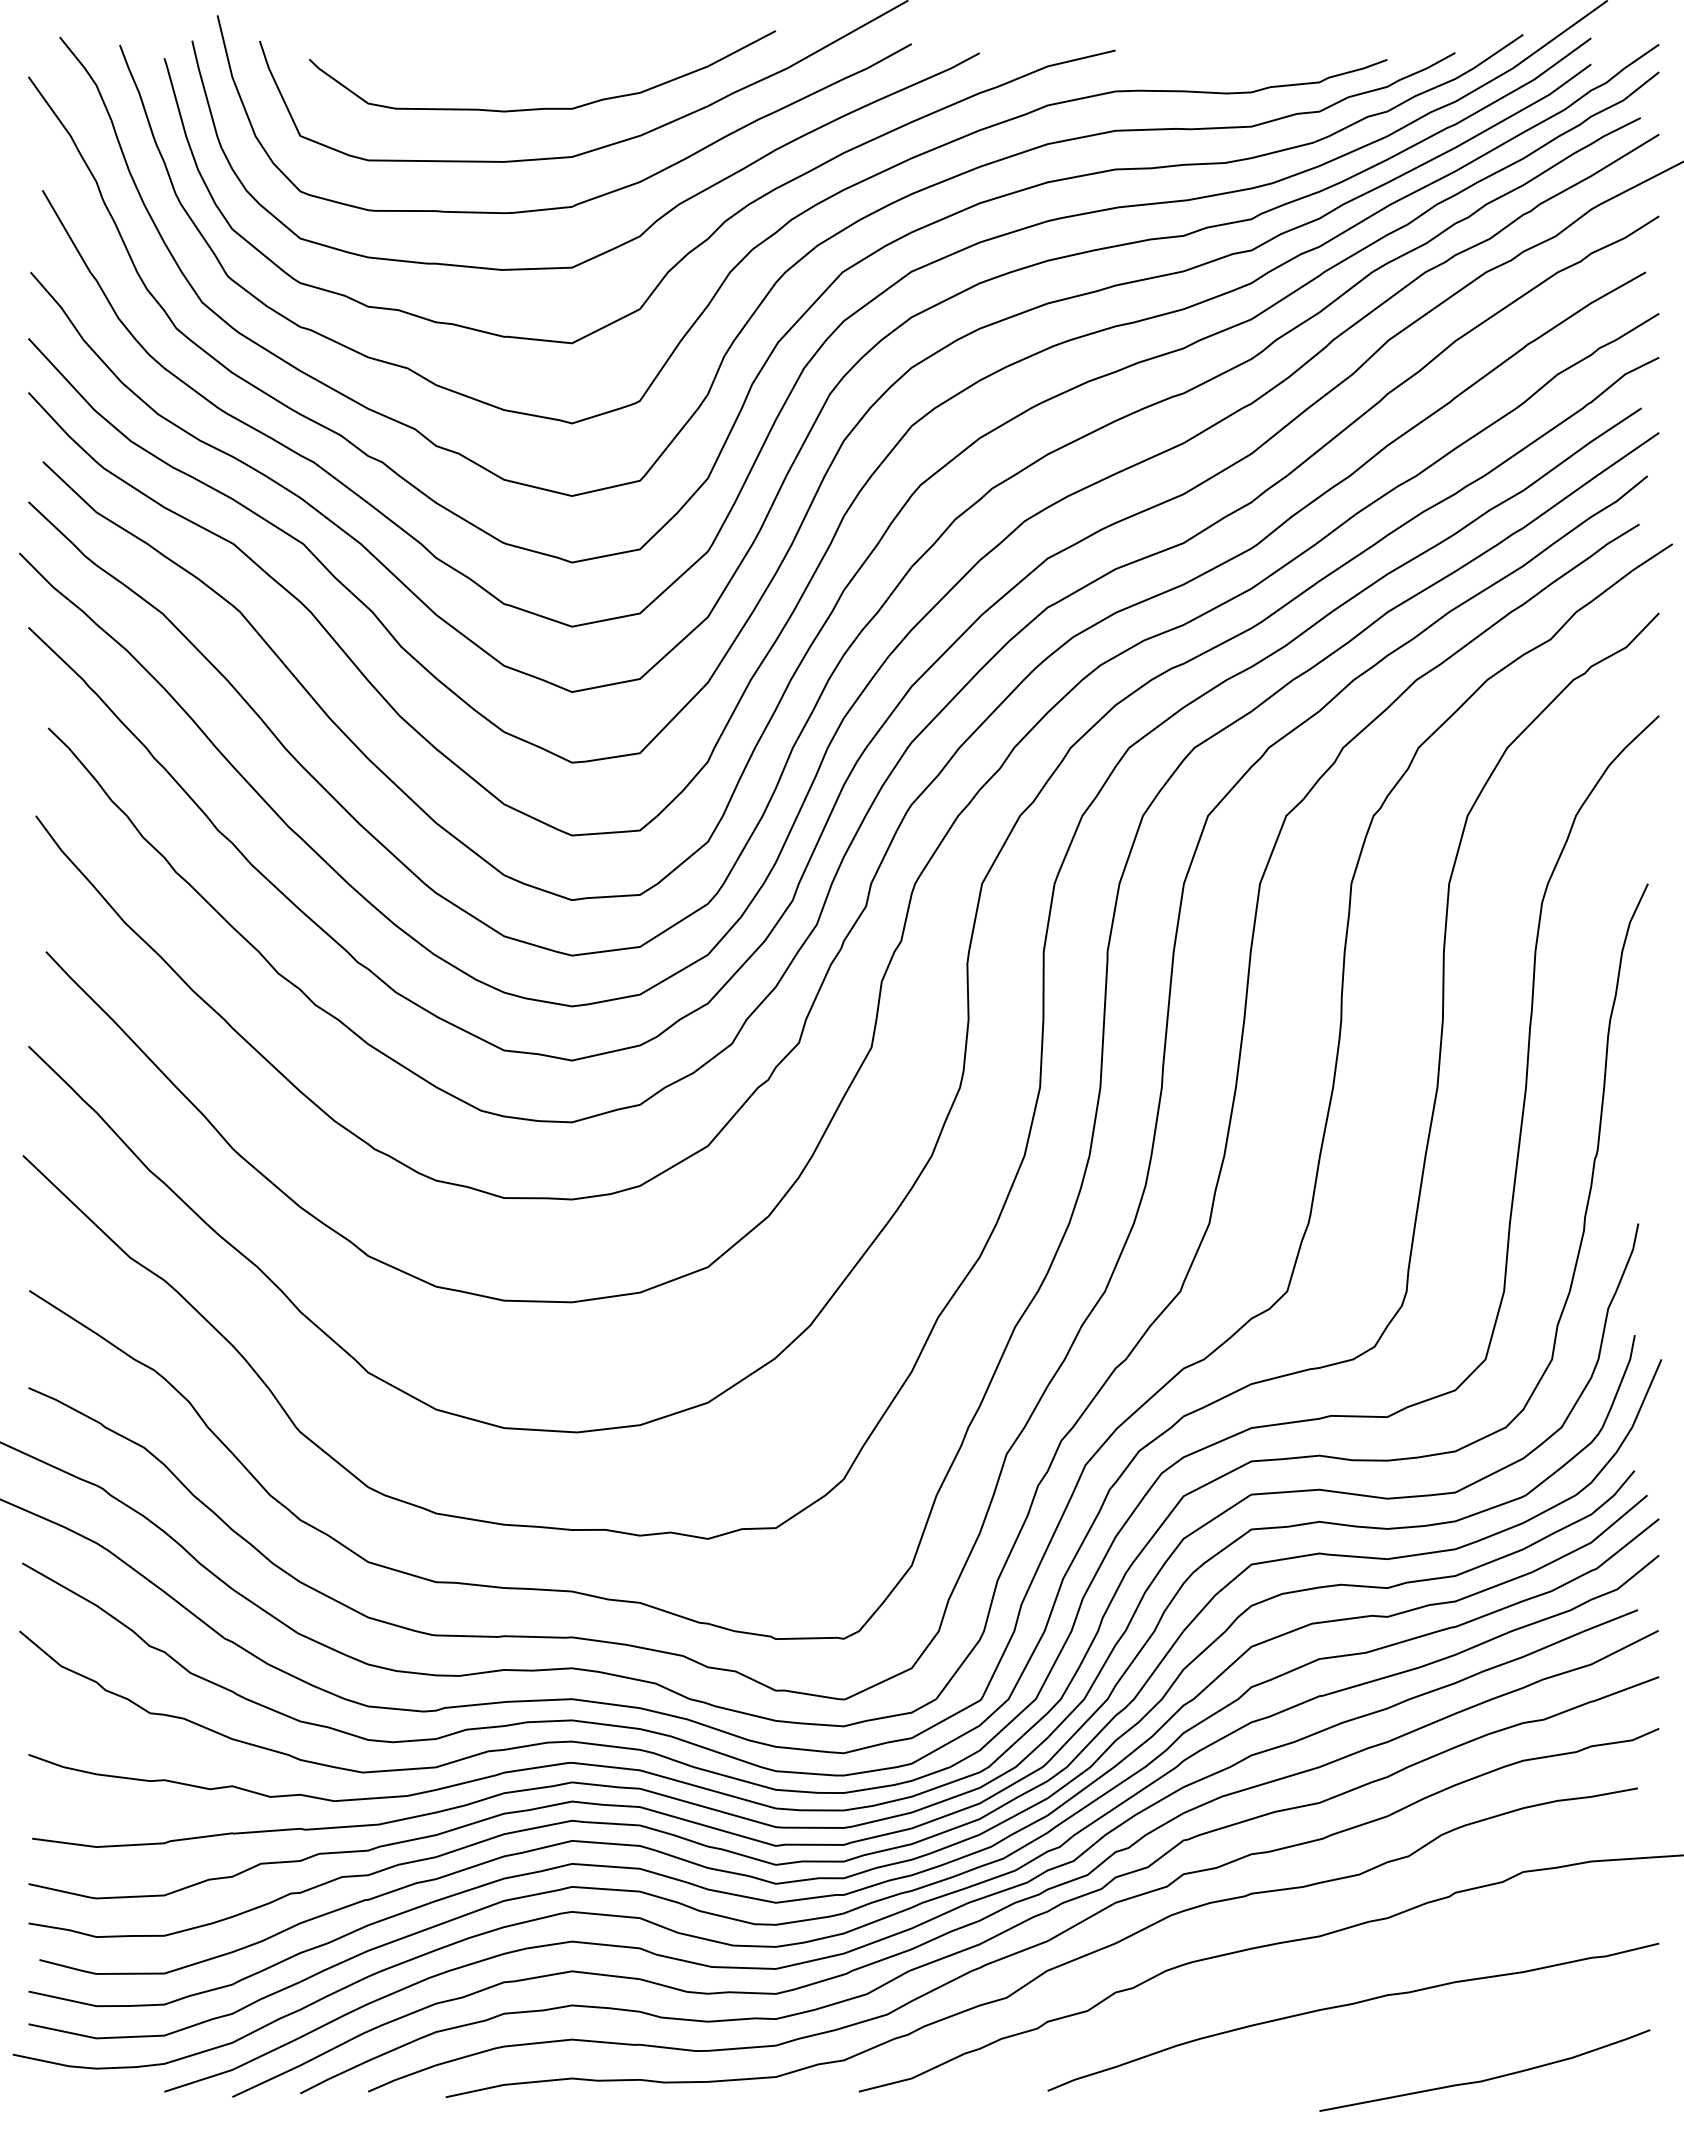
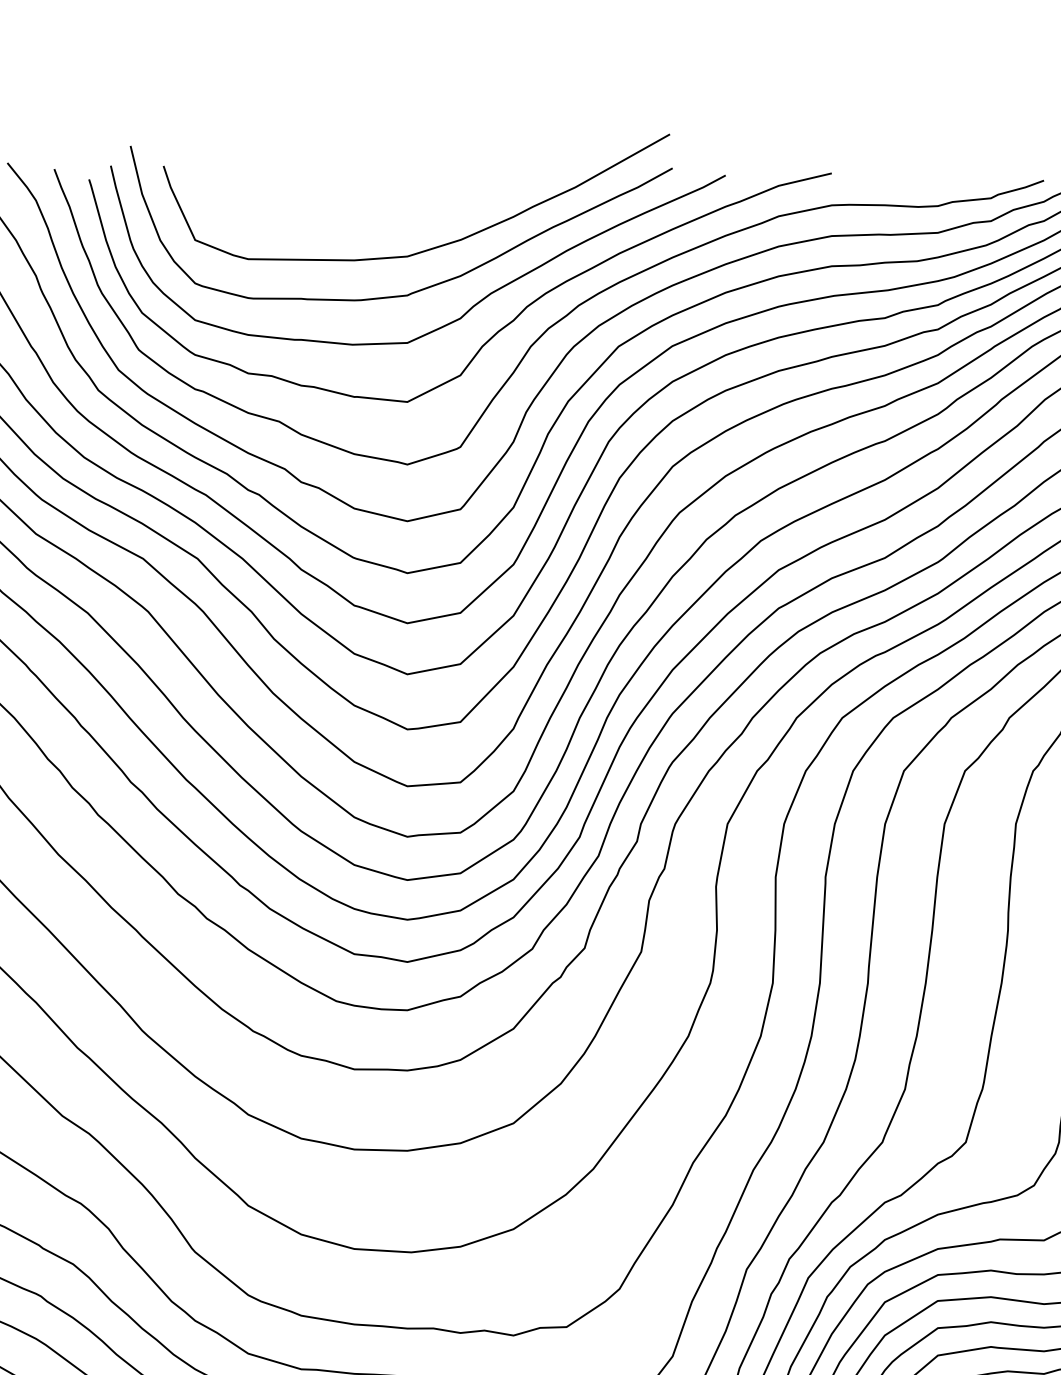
curve: (544, 107) -> (385, 217), removed

